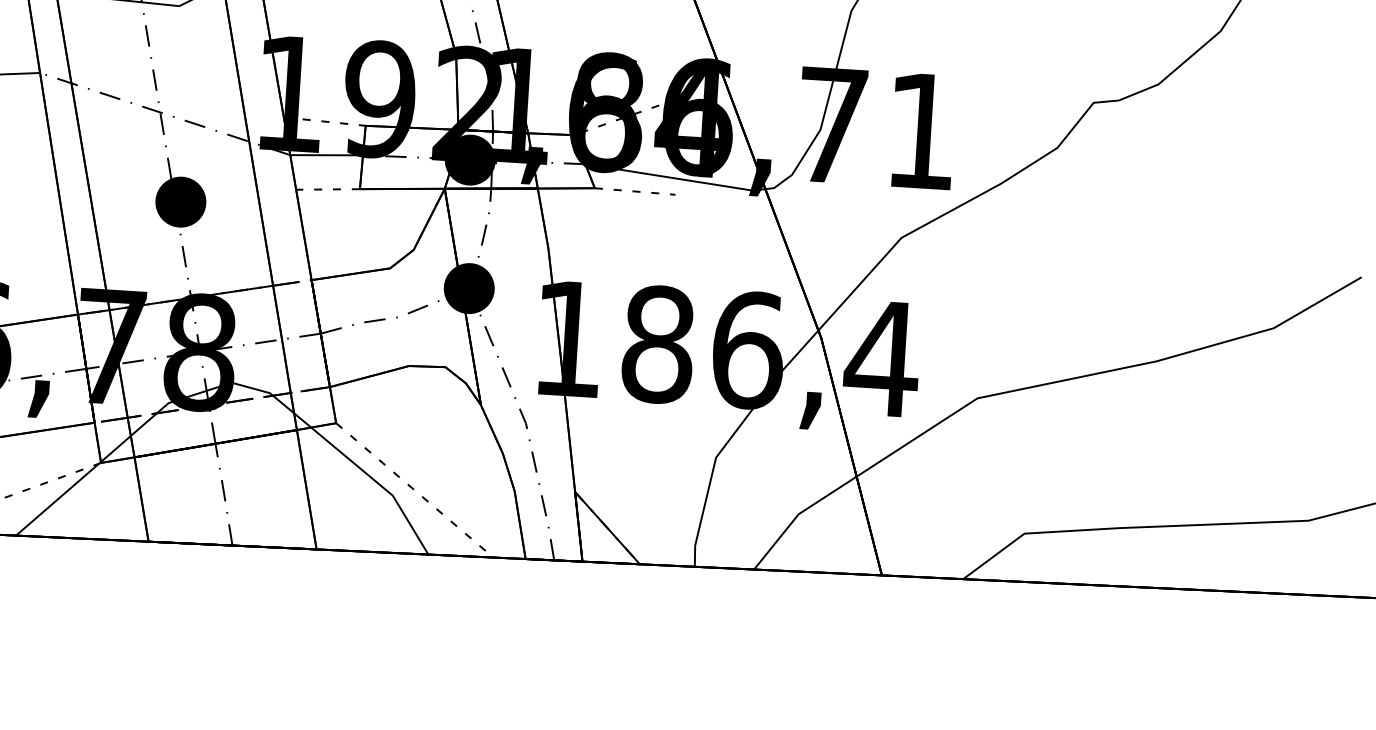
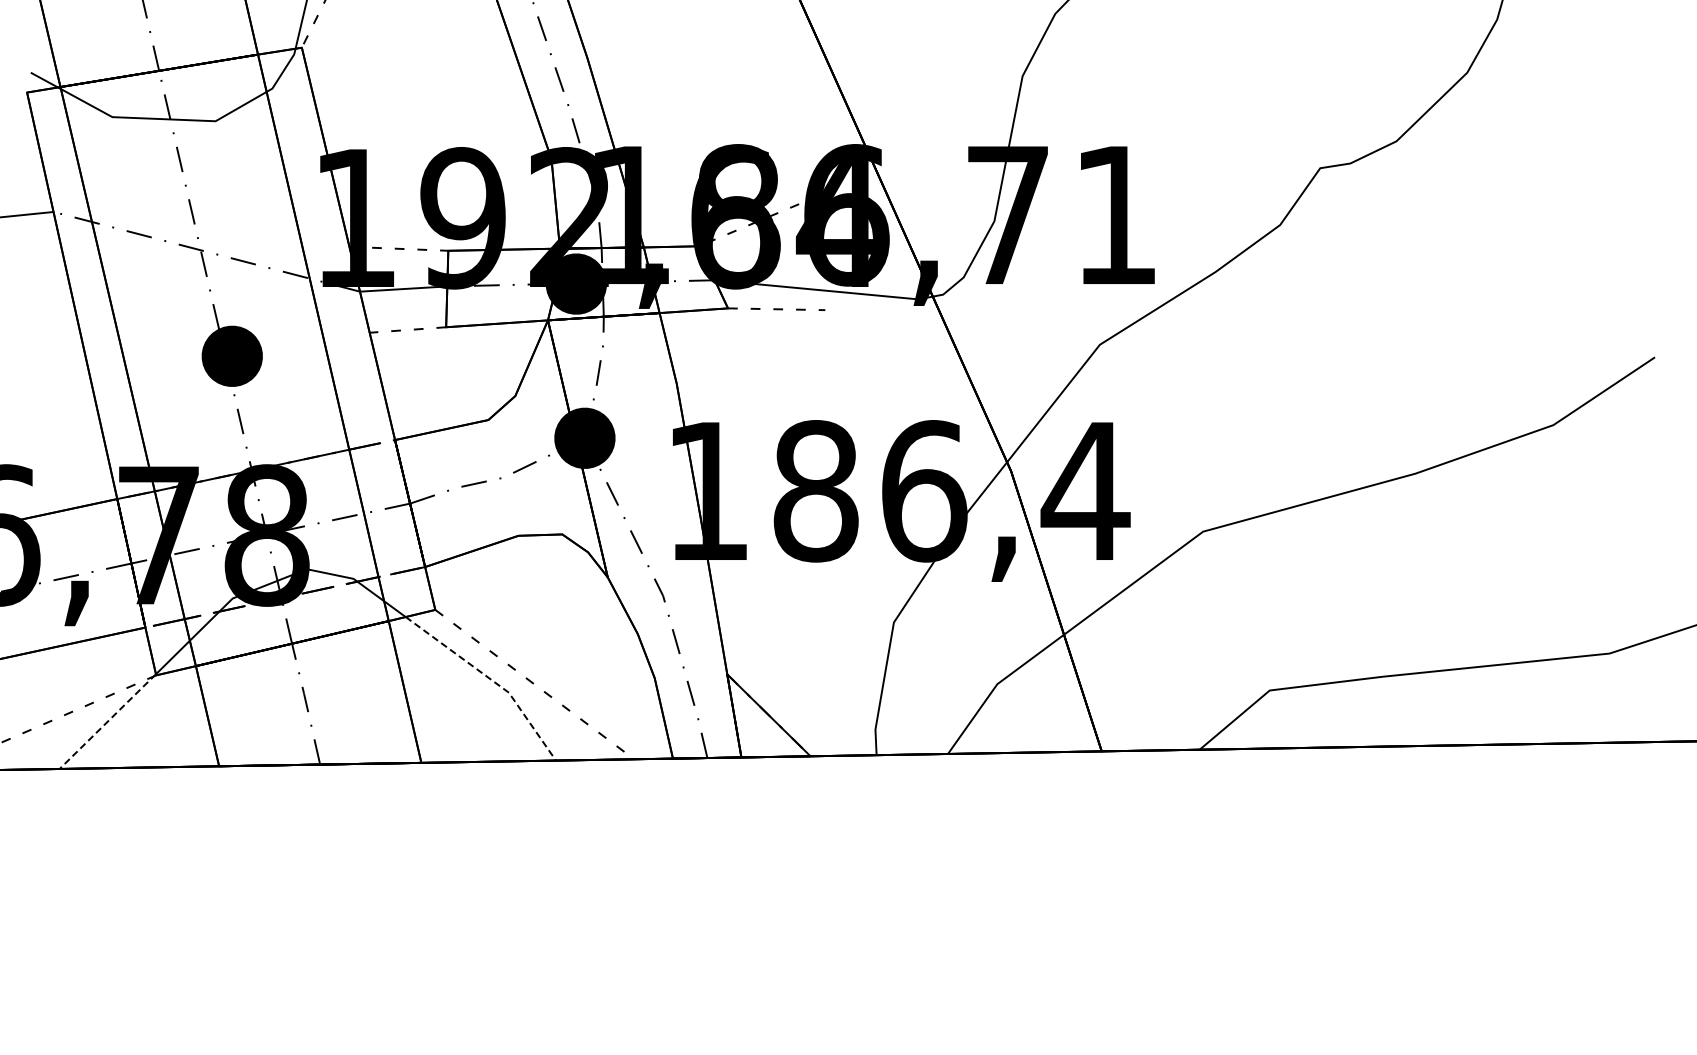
line: (378, 483) -> (490, 679), solid -> dashed
line: (59, 497) -> (108, 720), solid -> dashed

